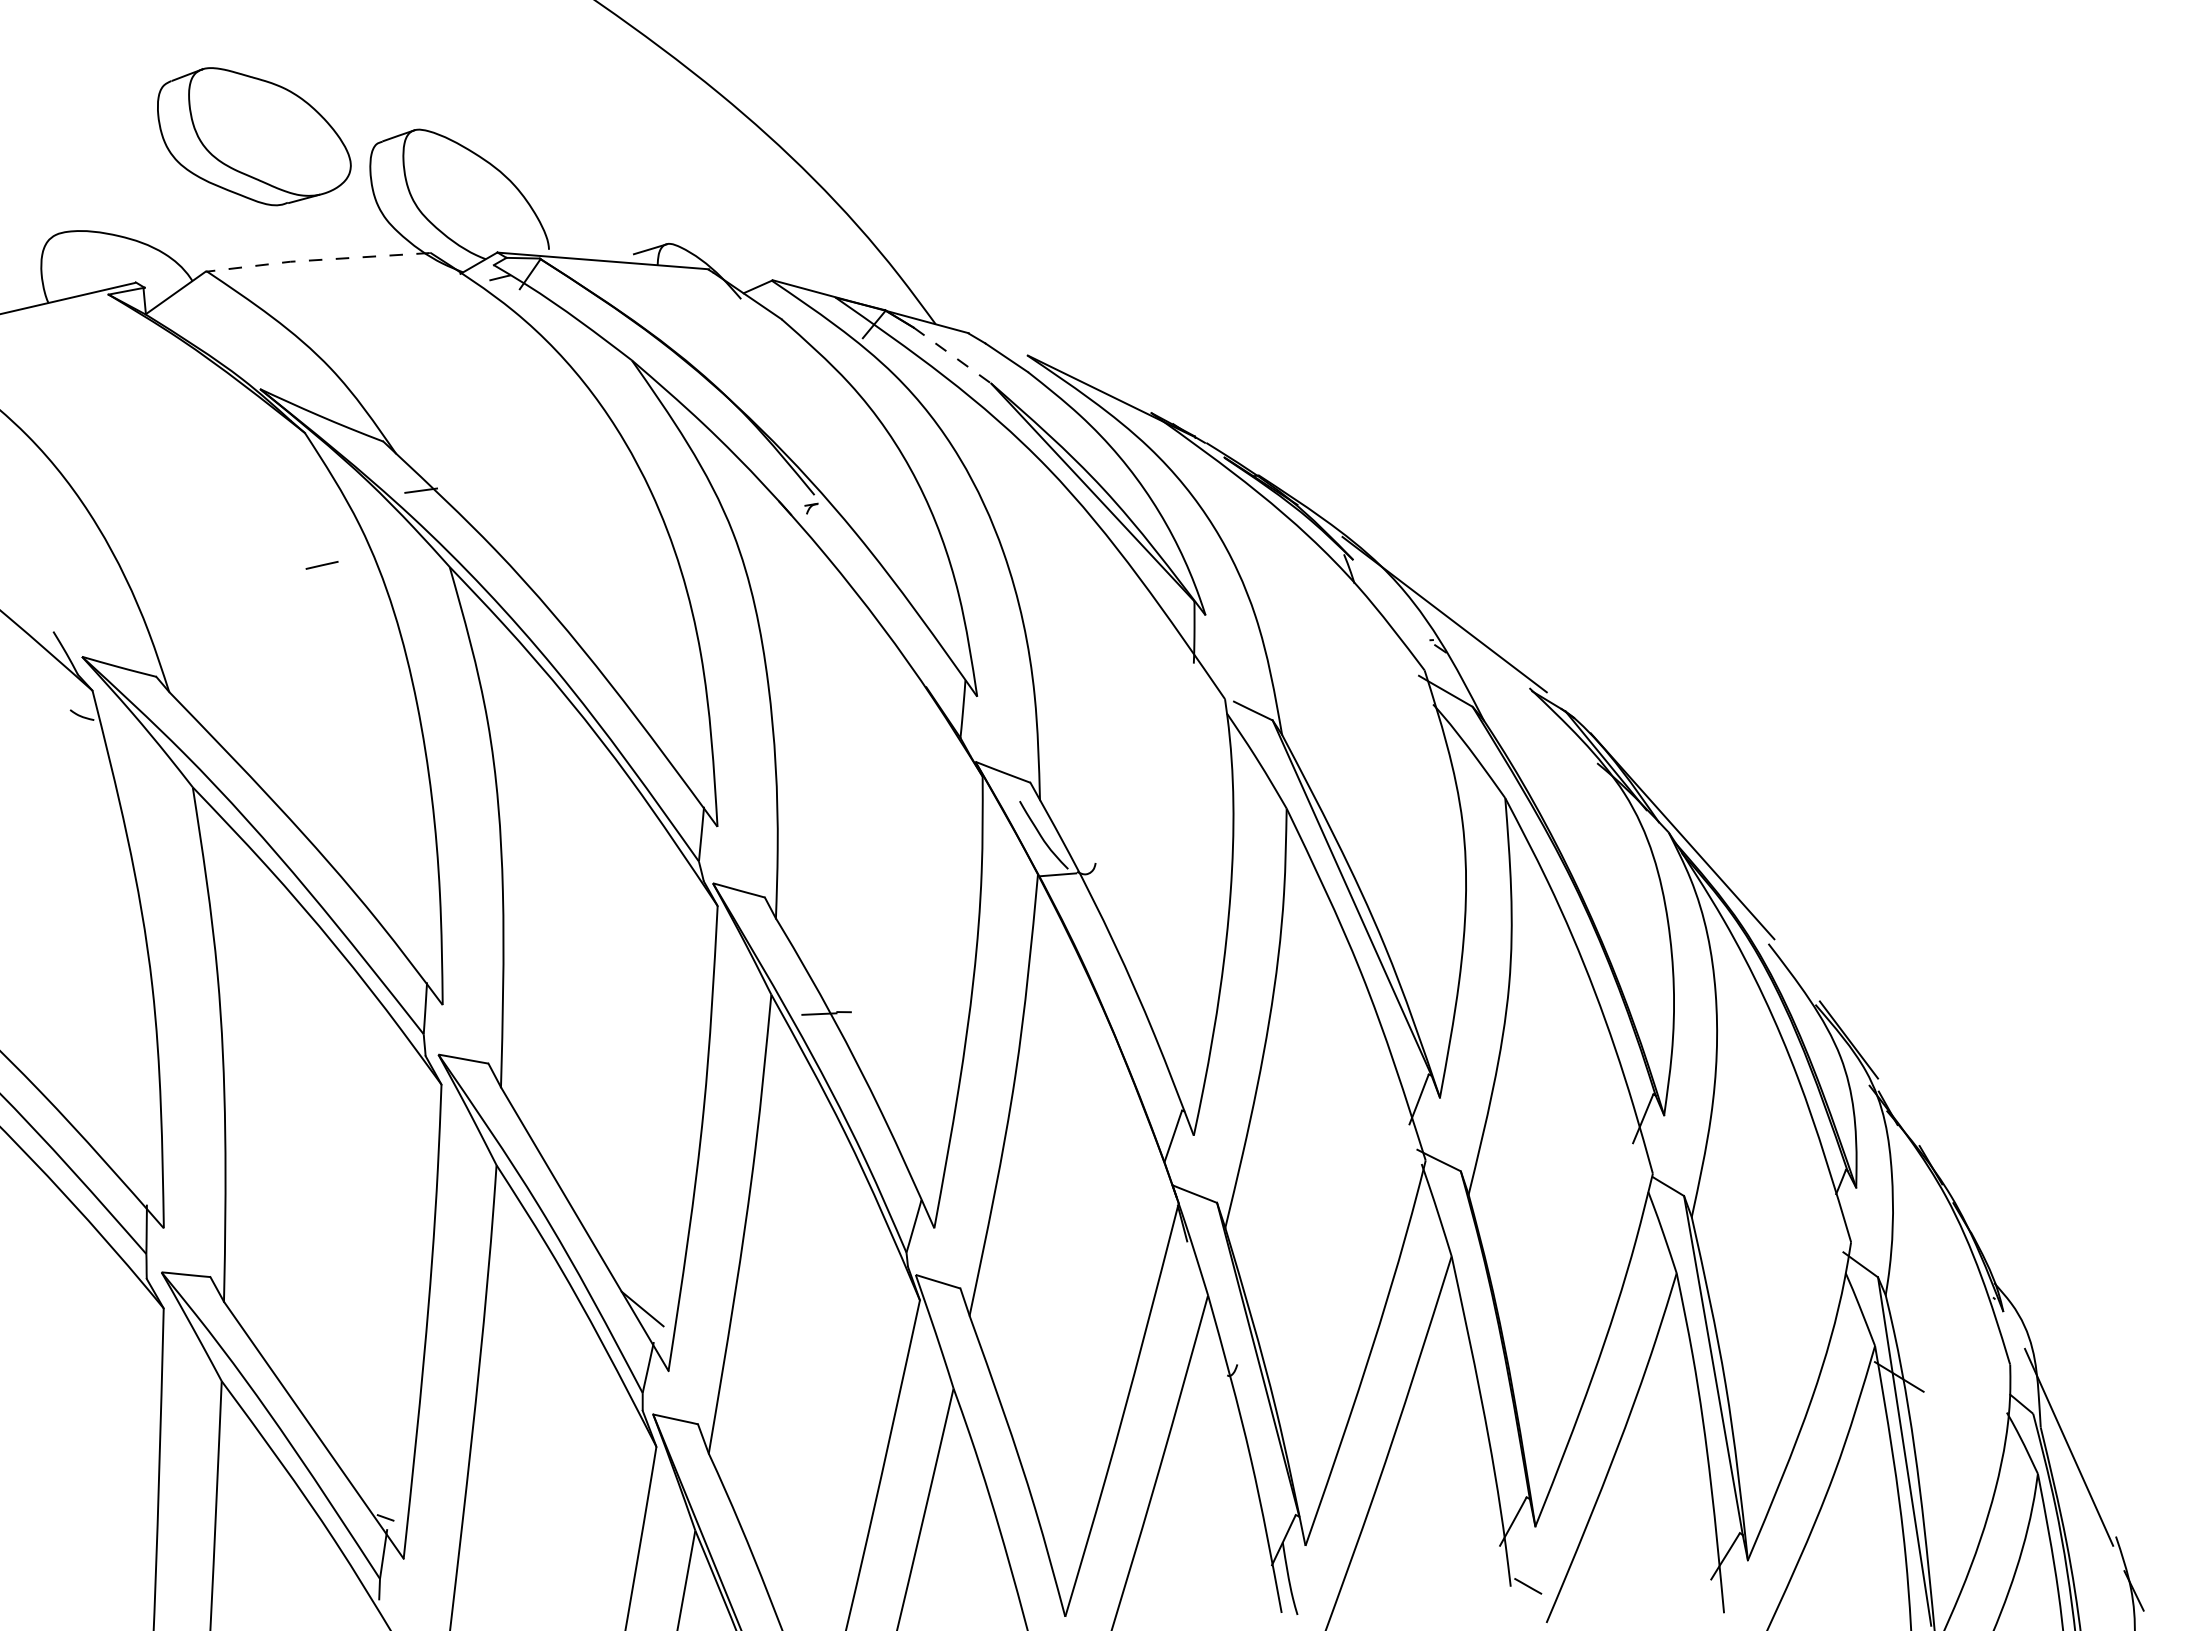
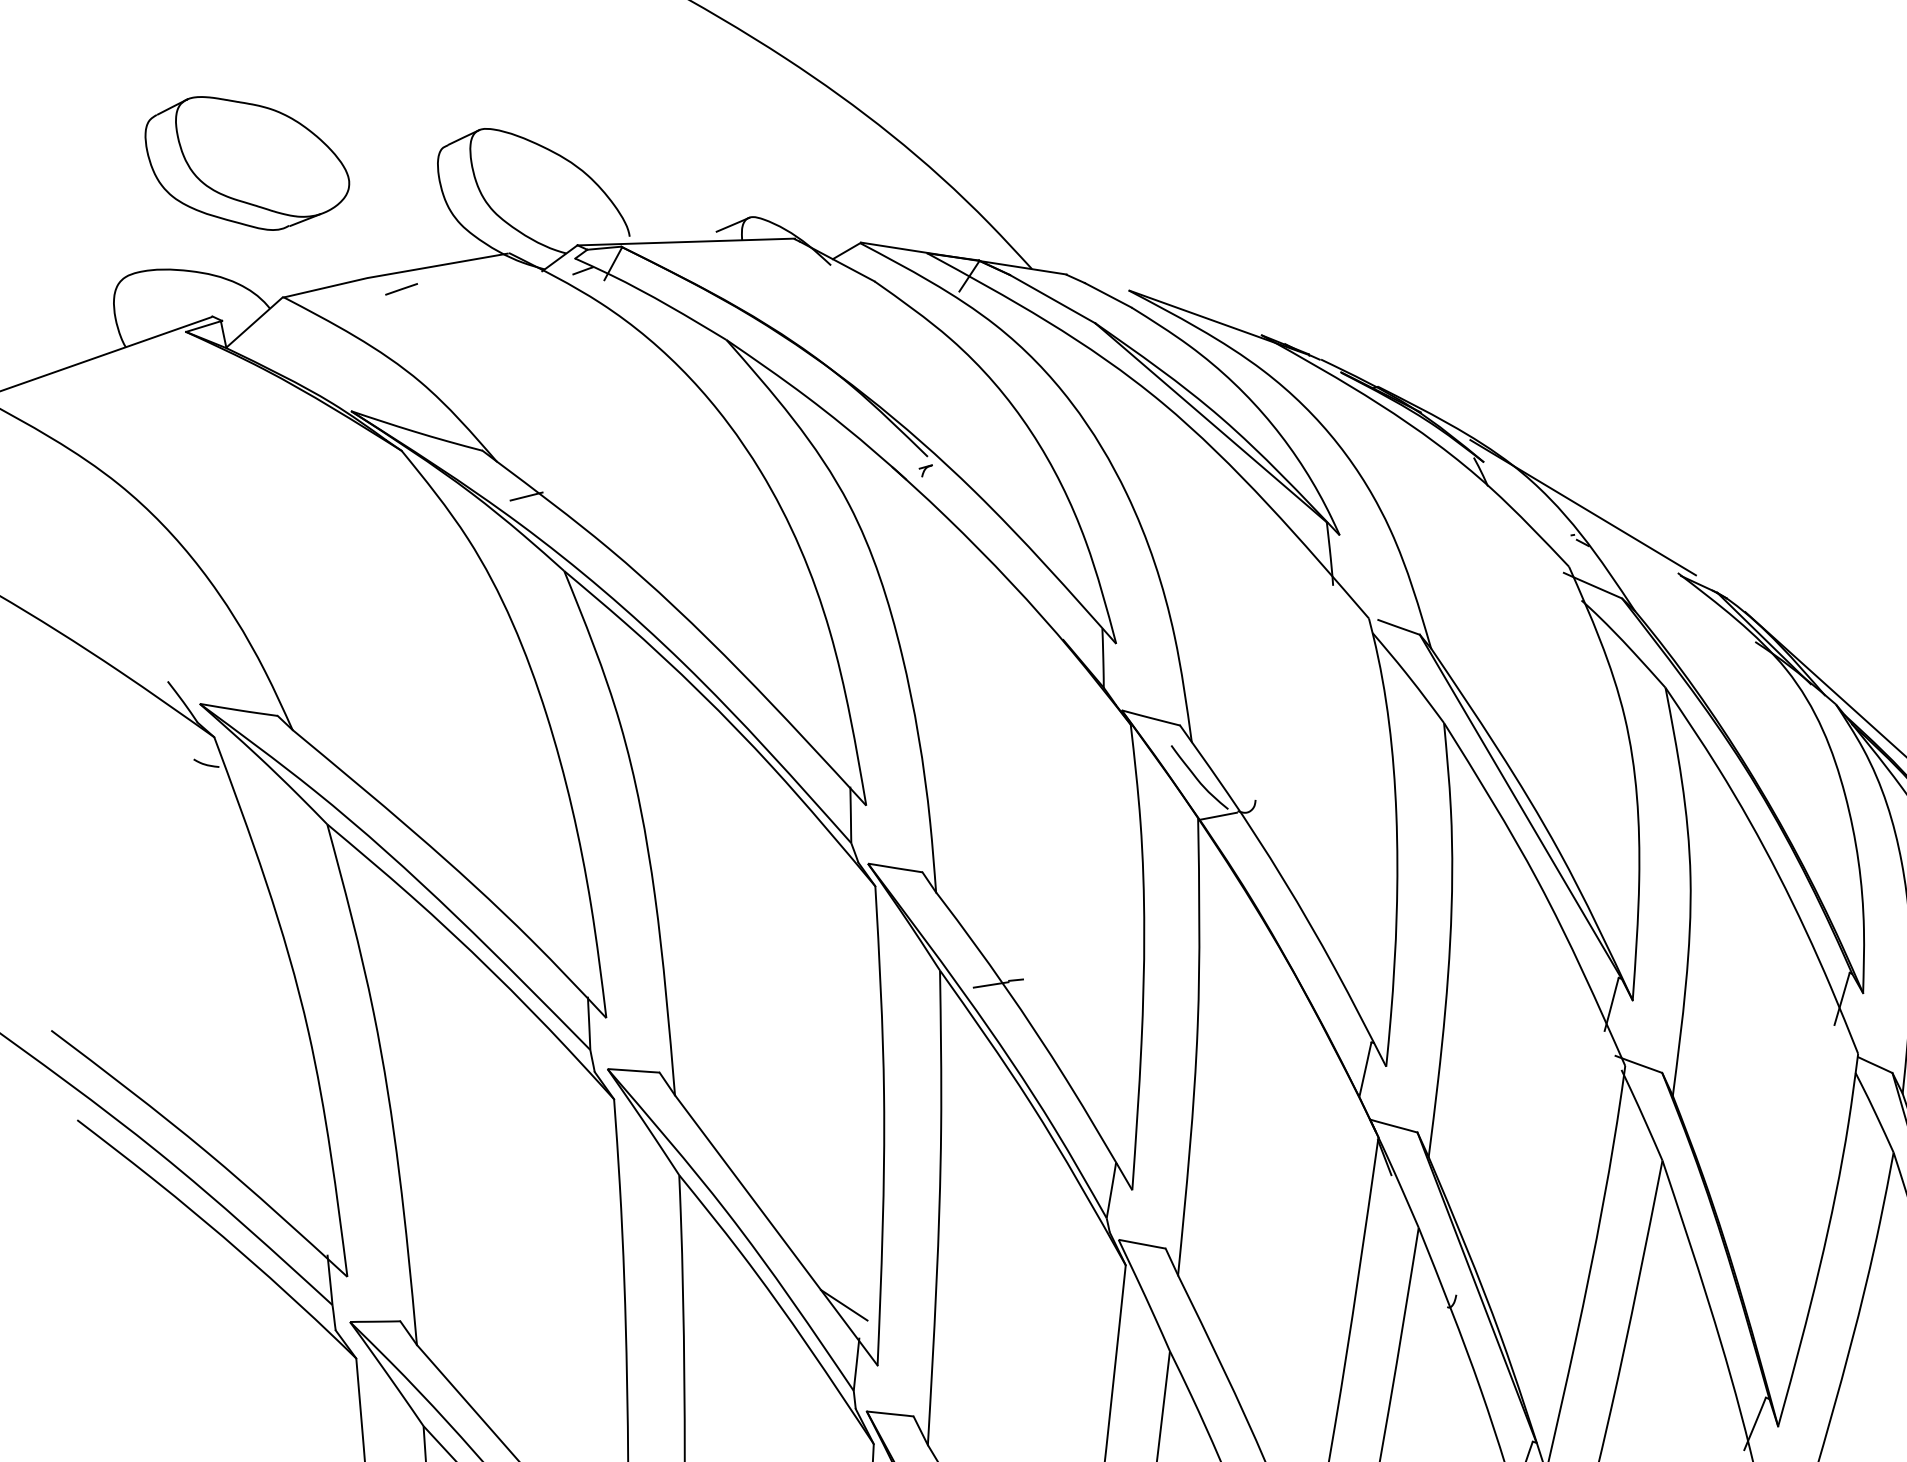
part: (254, 136) -> (247, 162), moved
line: (317, 260) -> (395, 273), dashed -> solid
line: (952, 355) -> (1052, 299), dashed -> solid
line: (321, 565) -> (400, 289), moved

